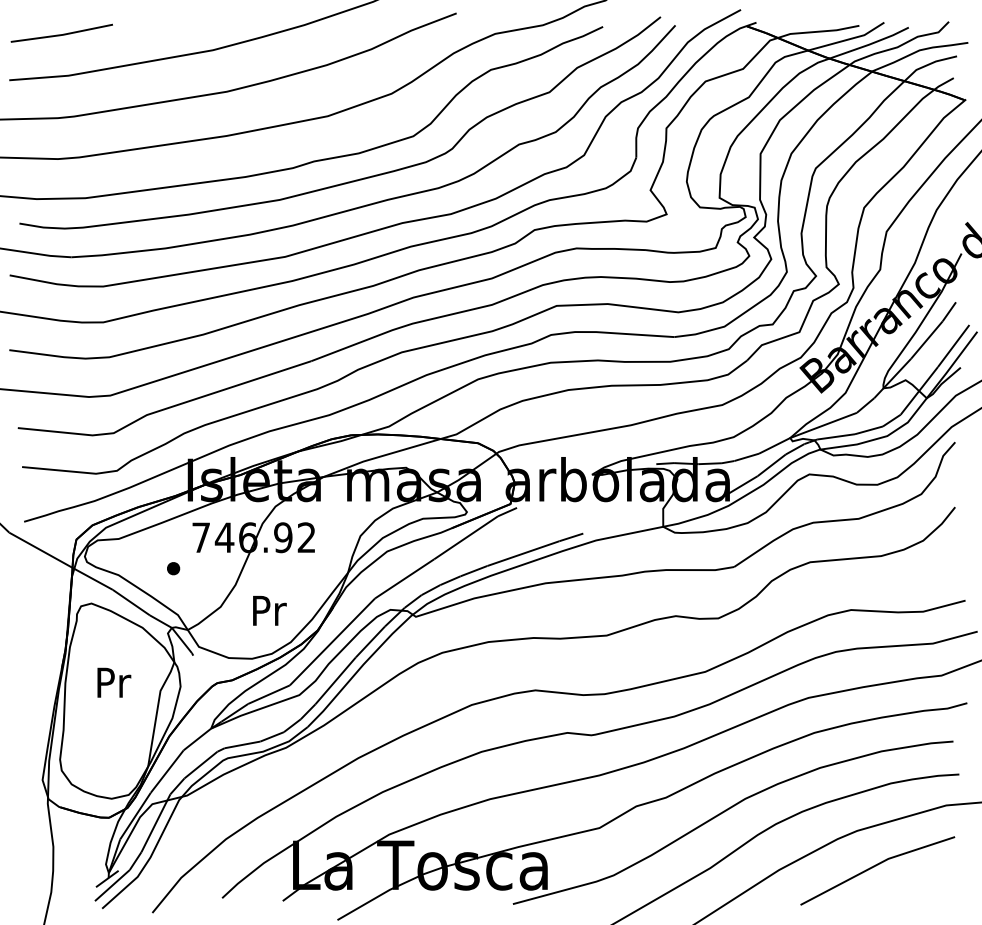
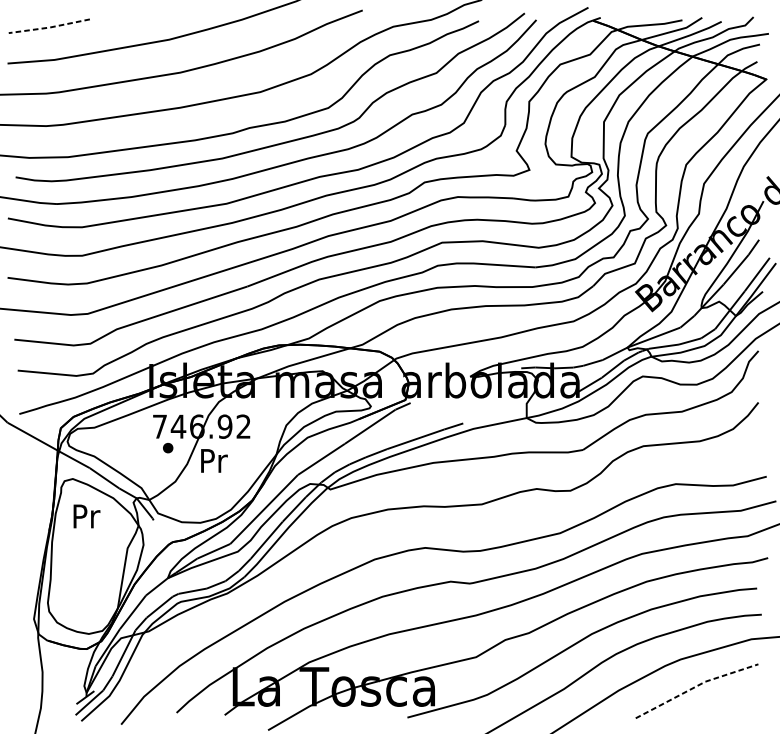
line: (62, 34) -> (49, 27), solid -> dashed
part: (173, 568) -> (168, 447), moved
text: (269, 610) -> (214, 460), moved
text: (114, 682) -> (87, 516), moved
line: (876, 865) -> (696, 686), solid -> dashed

